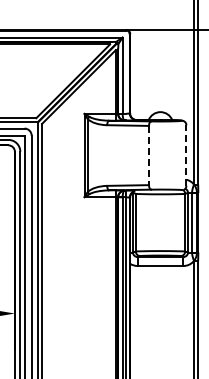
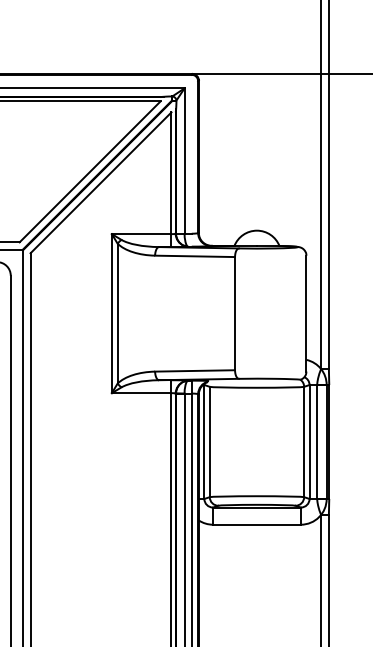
line: (149, 155) -> (235, 313), dashed -> solid
line: (186, 155) -> (306, 313), dashed -> solid

